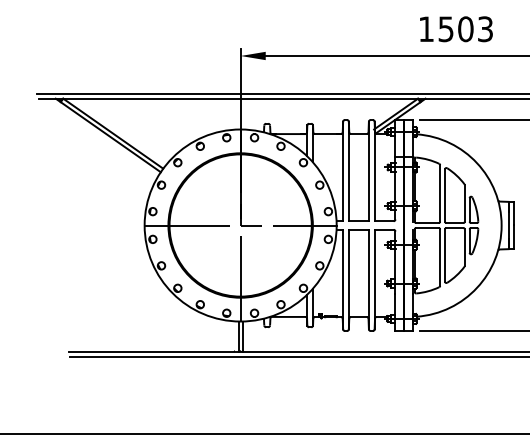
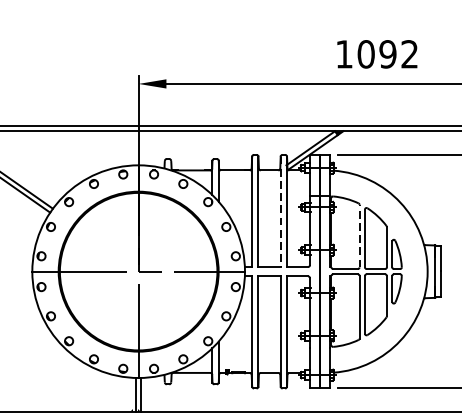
text: (465, 29) -> (387, 54), 1503 -> 1092
line: (368, 171) -> (280, 211), solid -> dashed
line: (440, 192) -> (359, 235), solid -> dashed

